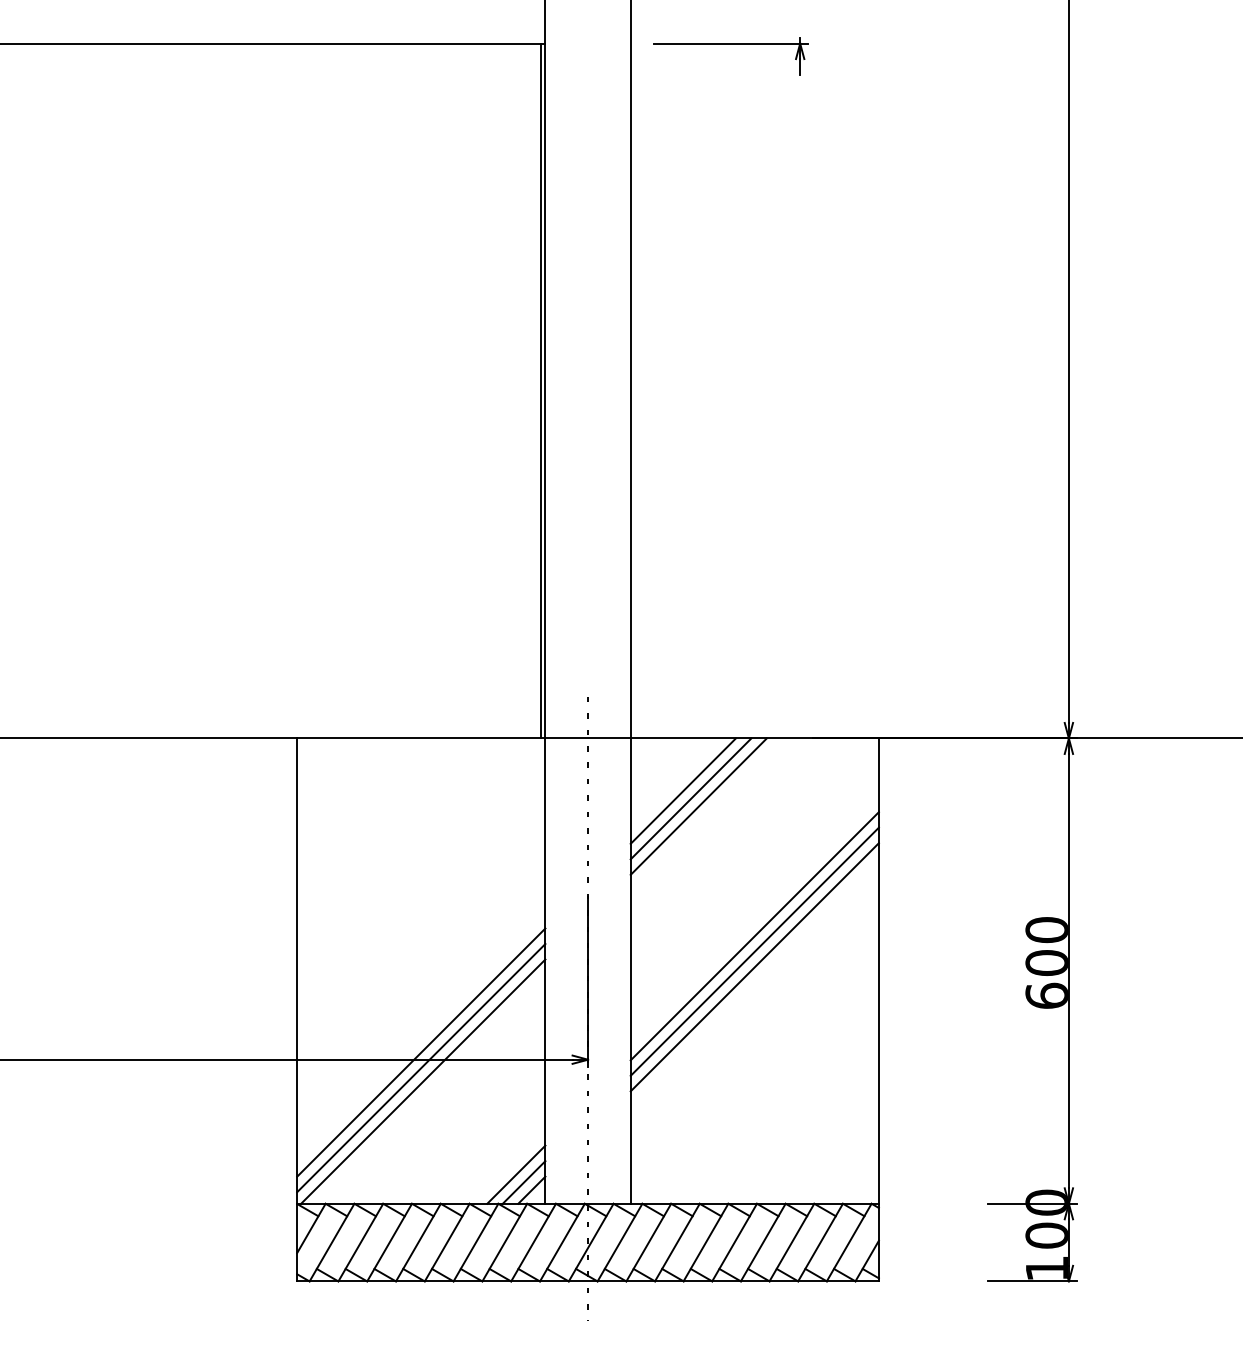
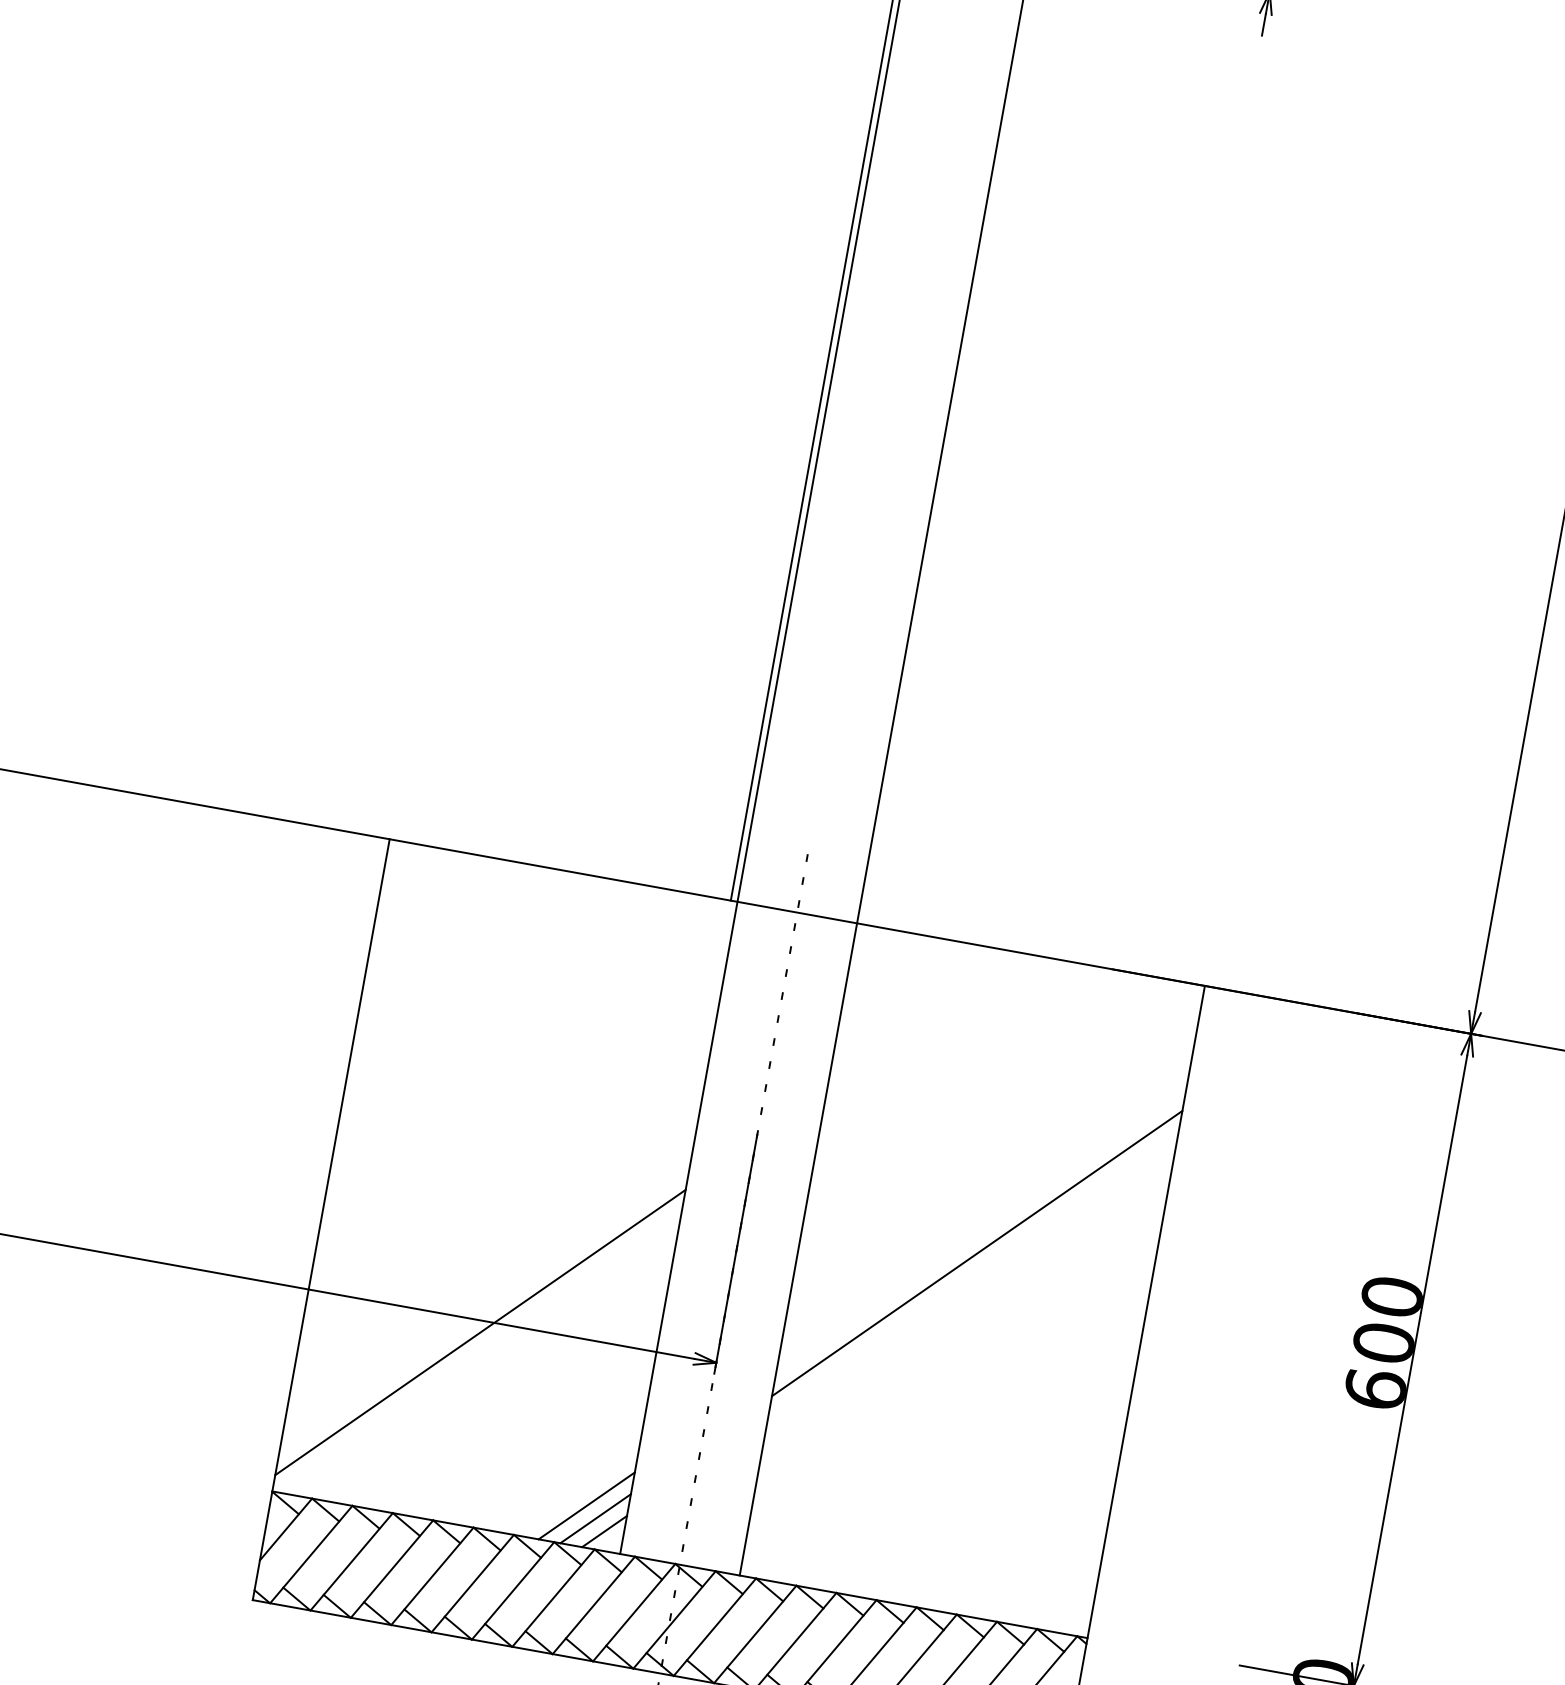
line: (682, 790) -> (916, 1009), removed
line: (690, 798) -> (925, 1022), removed
line: (698, 806) -> (934, 1035), removed
line: (754, 936) -> (980, 1232), removed
line: (754, 967) -> (972, 1275), removed
line: (421, 1052) -> (484, 1310), removed
line: (423, 1081) -> (480, 1351), removed

